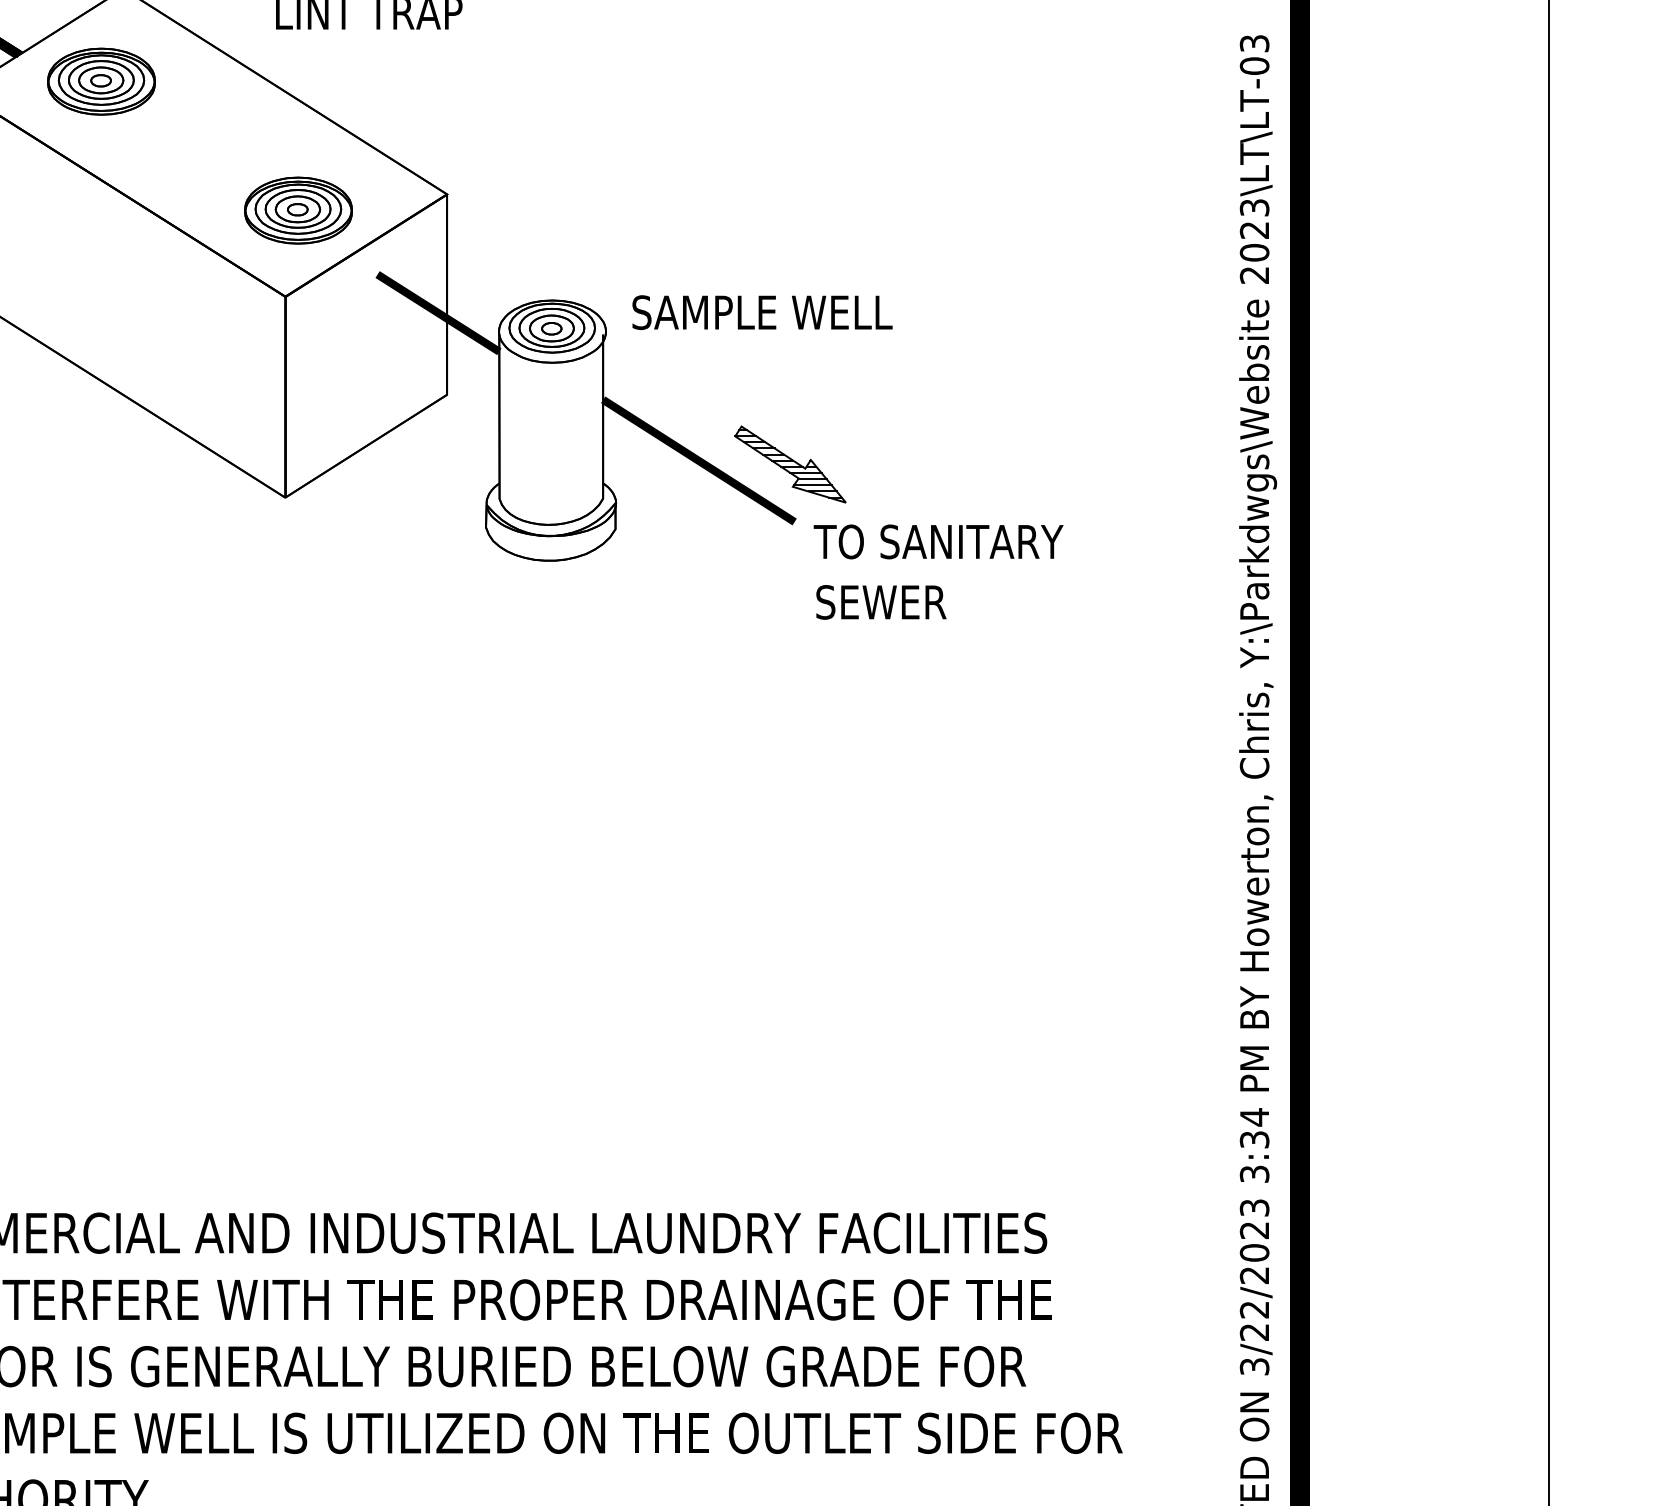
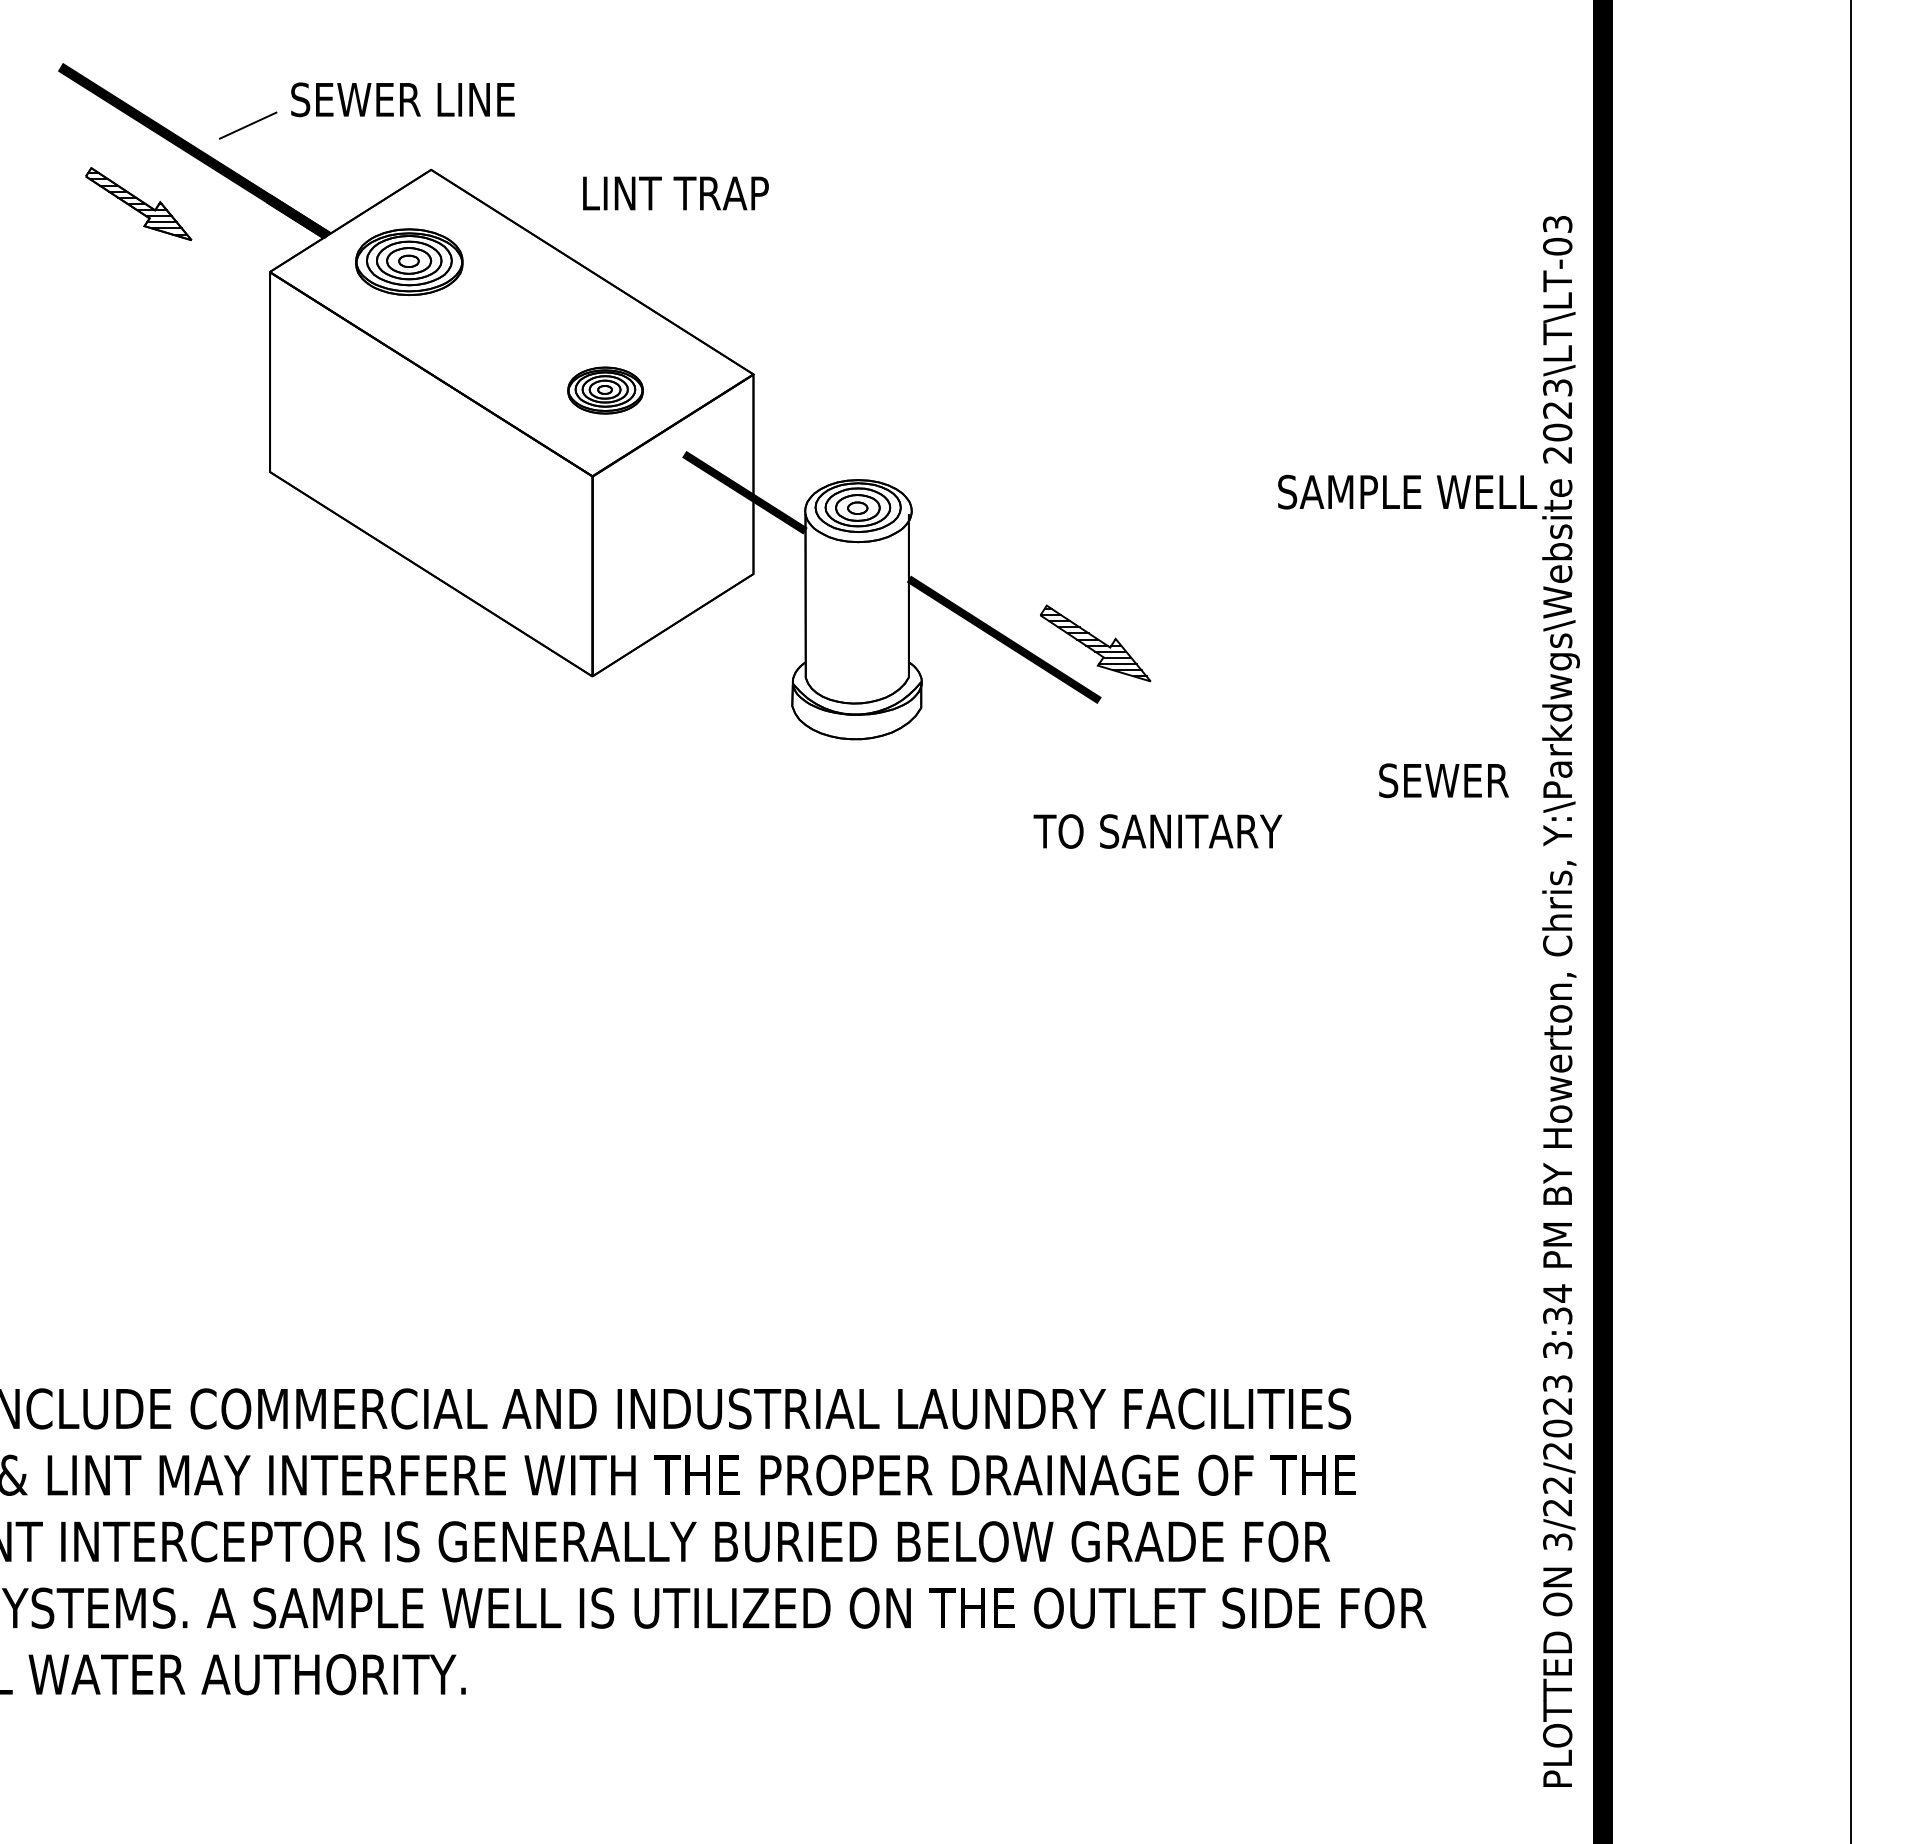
part: (298, 210) -> (605, 390), size x0.7
text: (762, 311) -> (1407, 491), moved
text: (938, 541) -> (1157, 831), moved
text: (880, 602) -> (1443, 780), moved

